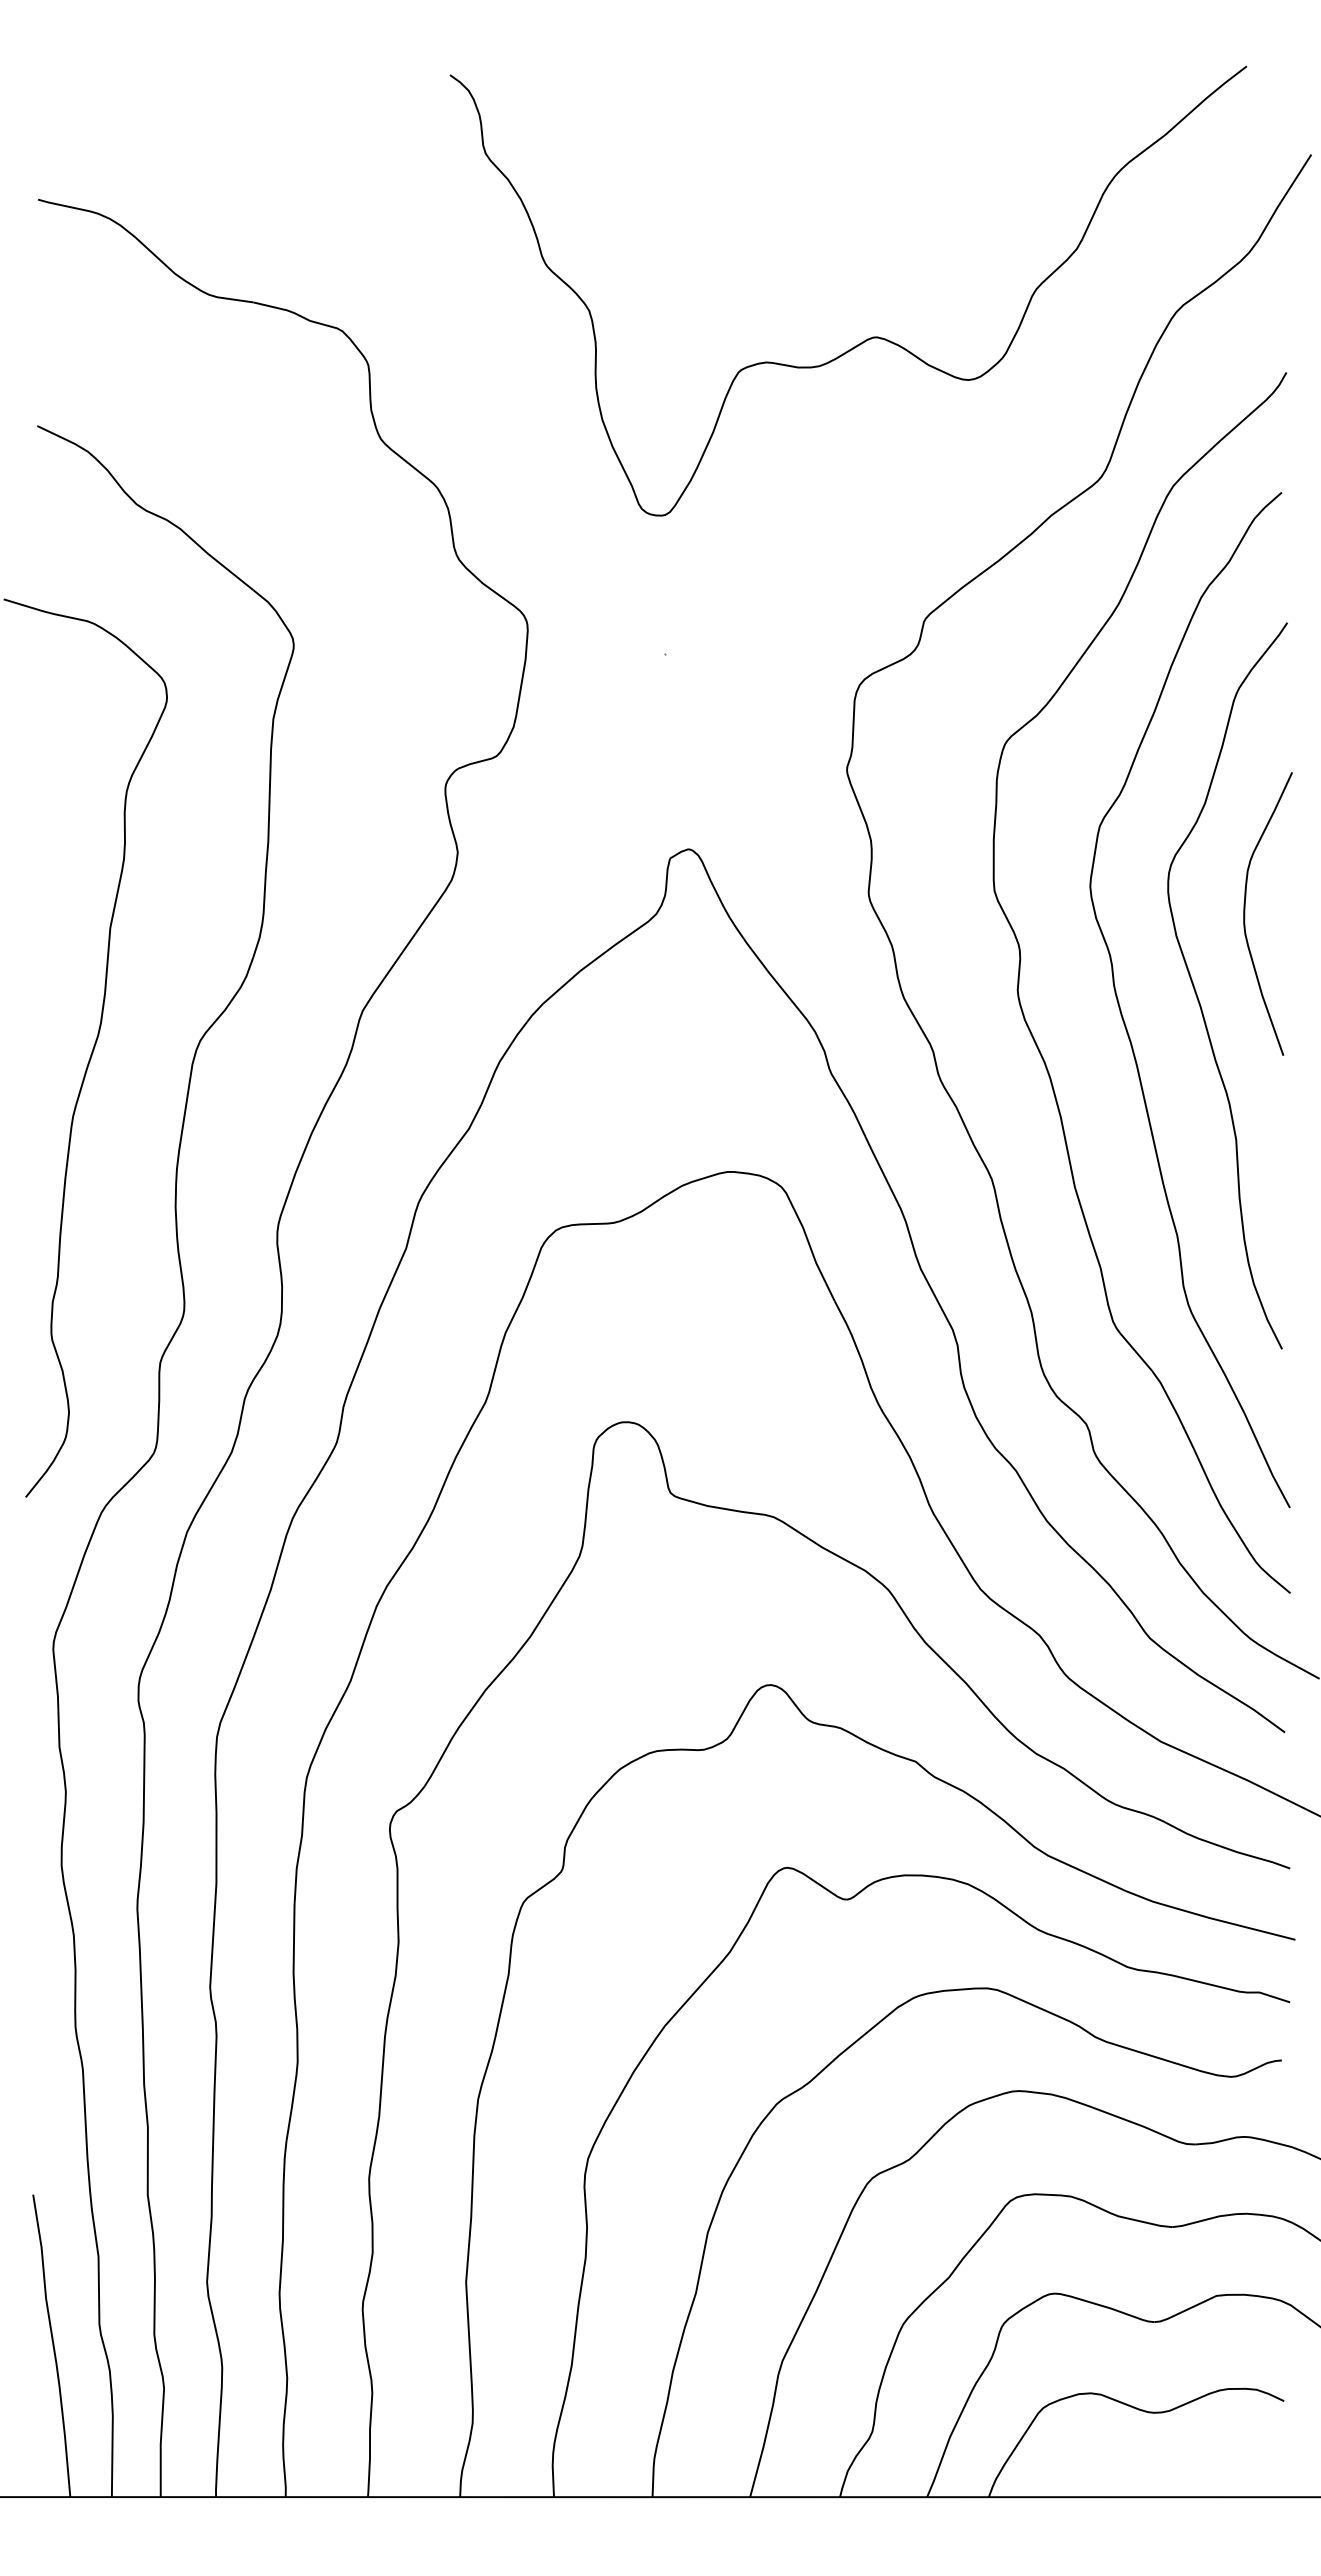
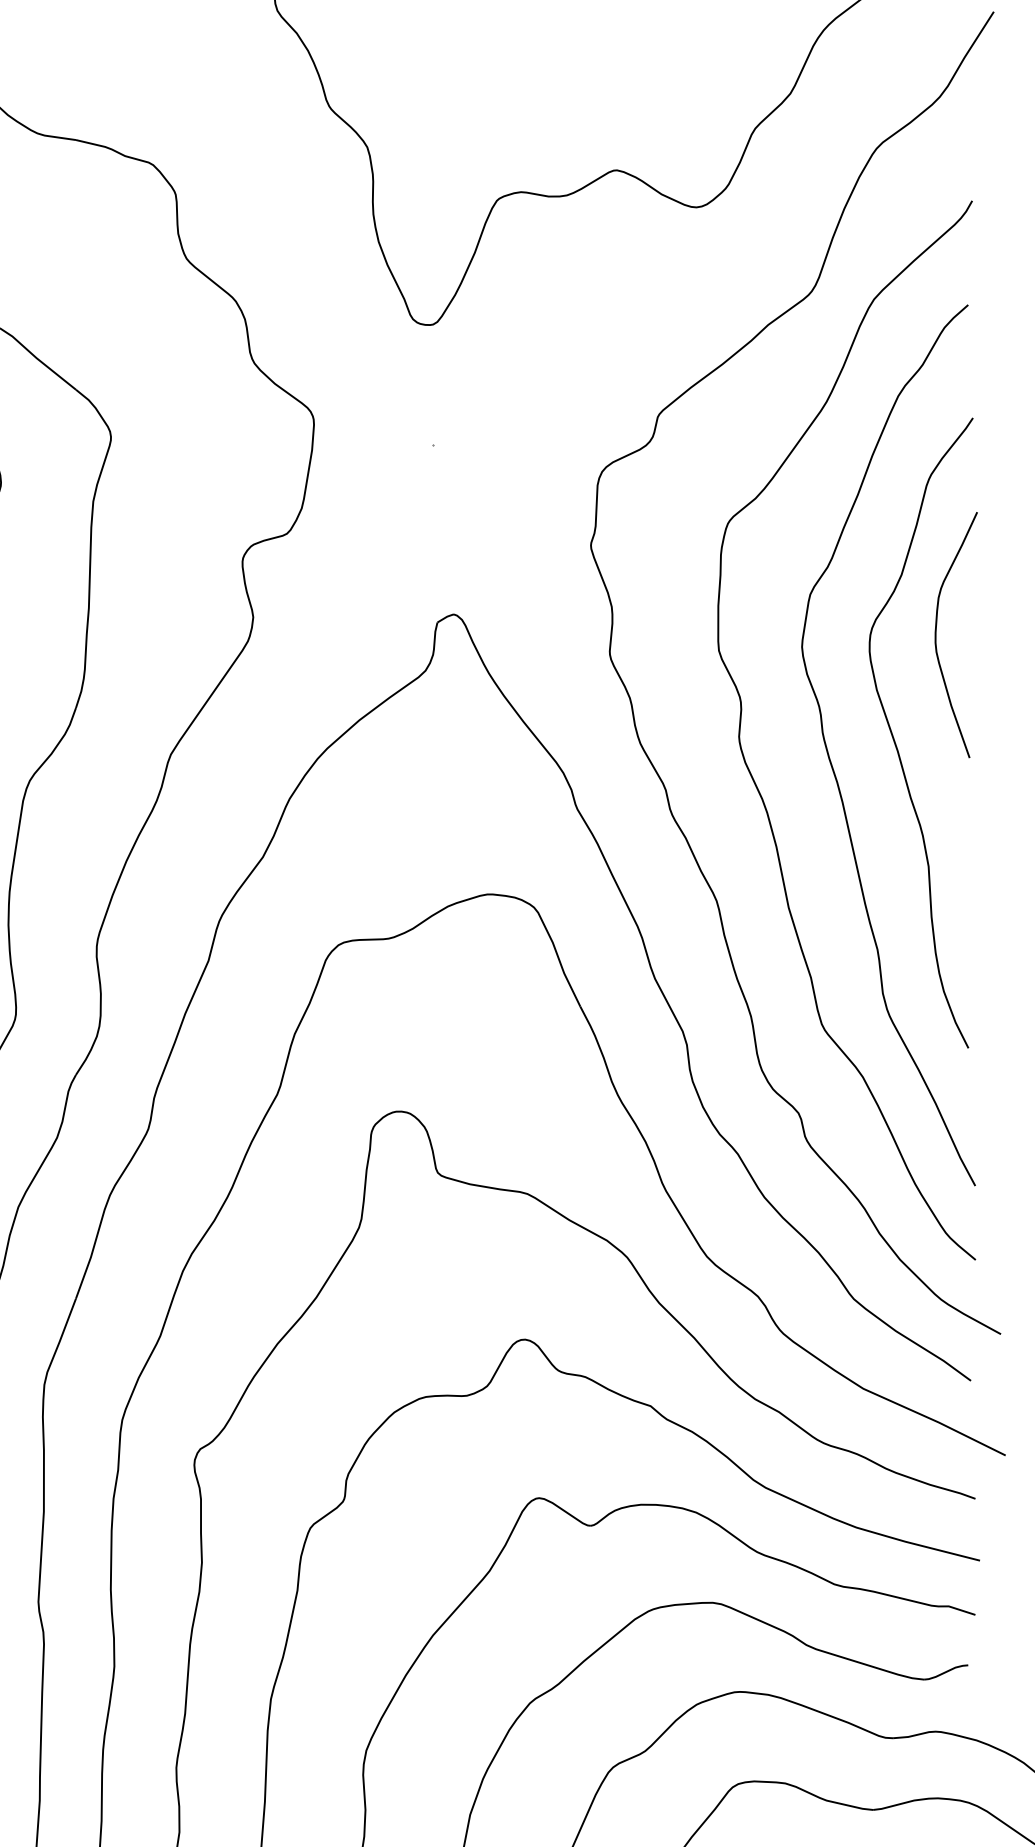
curve: (1245, 913) -> (936, 634), moved

